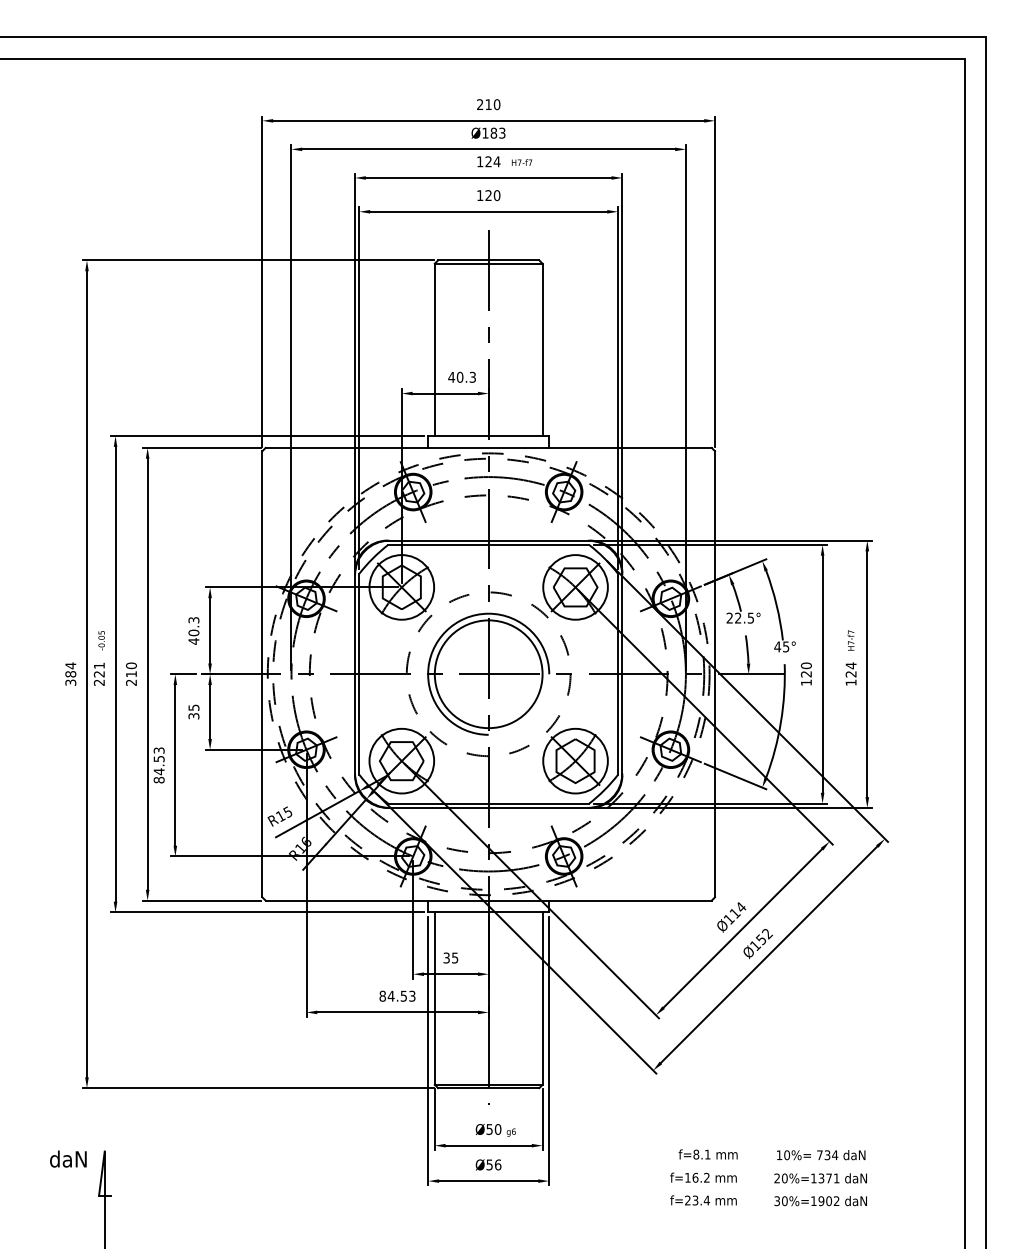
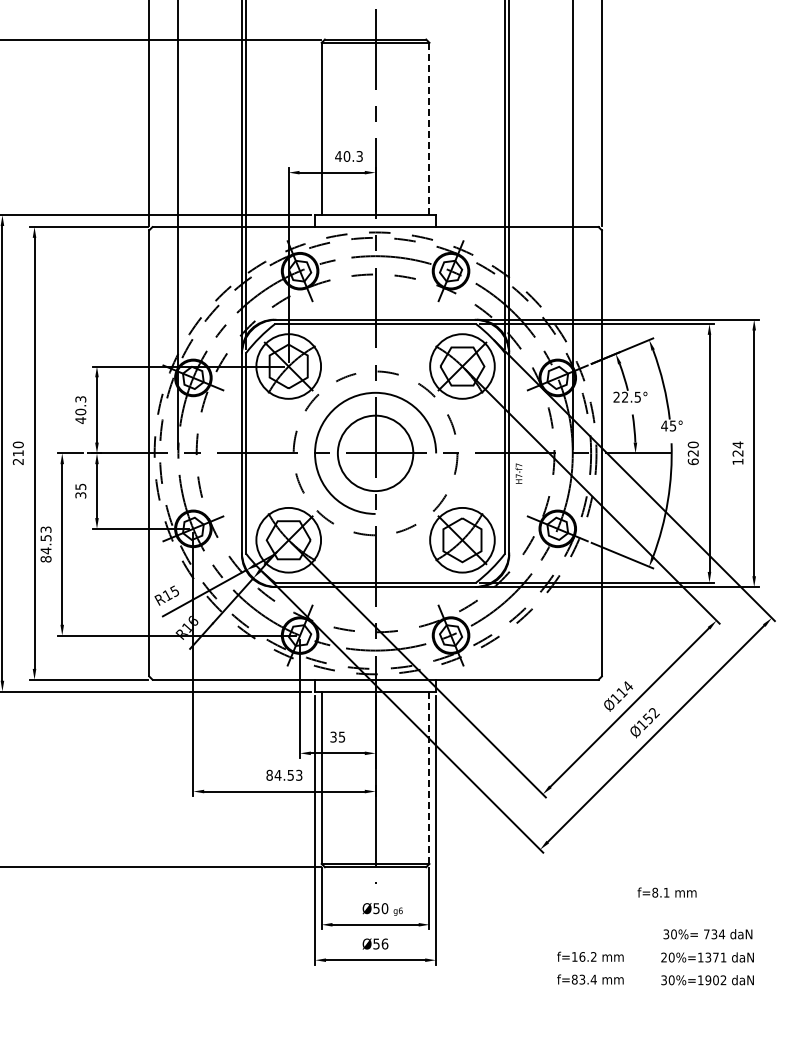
line: (542, 350) -> (429, 129), solid -> dashed
text: (850, 640) -> (518, 473), moved
circle: (488, 674) -> (375, 453), size x0.7
text: (806, 682) -> (693, 461), 120 -> 620
line: (542, 998) -> (429, 777), solid -> dashed
text: (707, 1154) -> (666, 892), moved
text: (779, 1155) -> (666, 934), 10%= -> 30%=
text: (687, 1200) -> (574, 979), f=23.4 -> f=83.4

